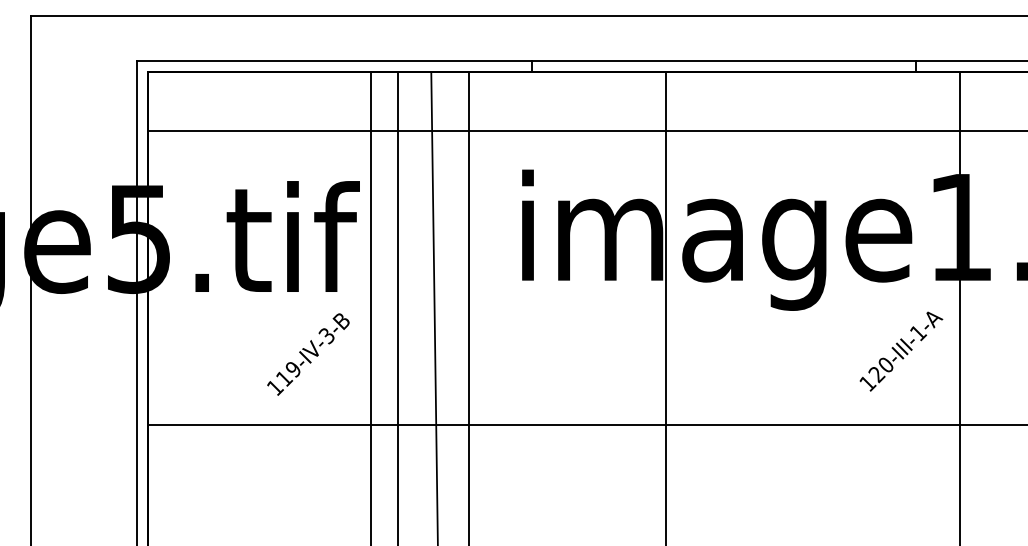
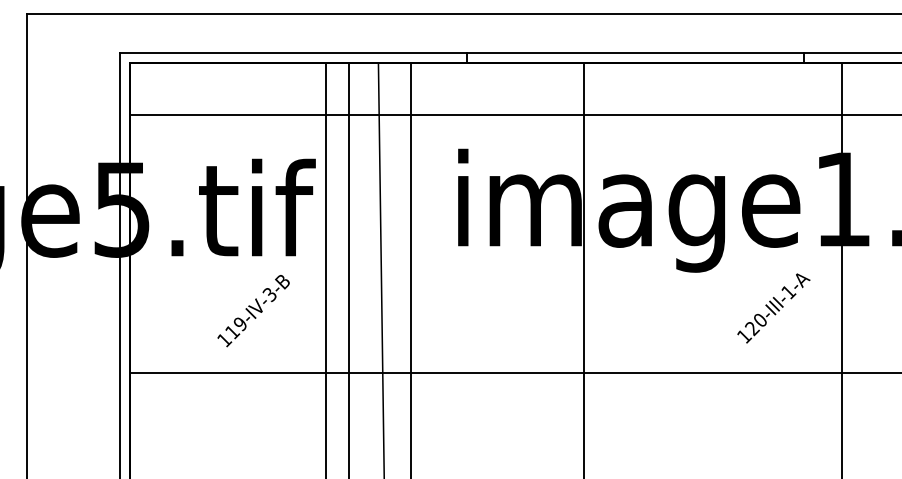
text: (900, 351) -> (773, 308), moved
text: (308, 355) -> (253, 311), moved

